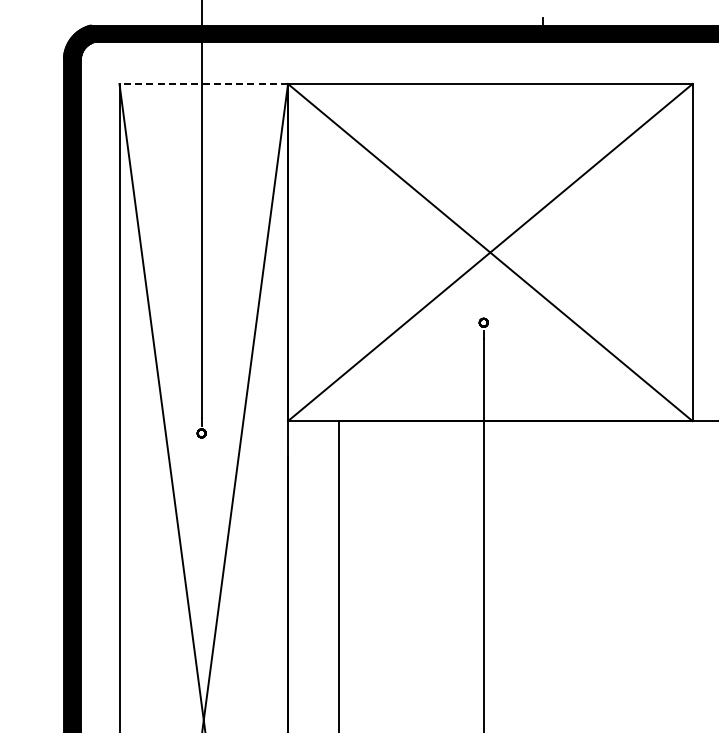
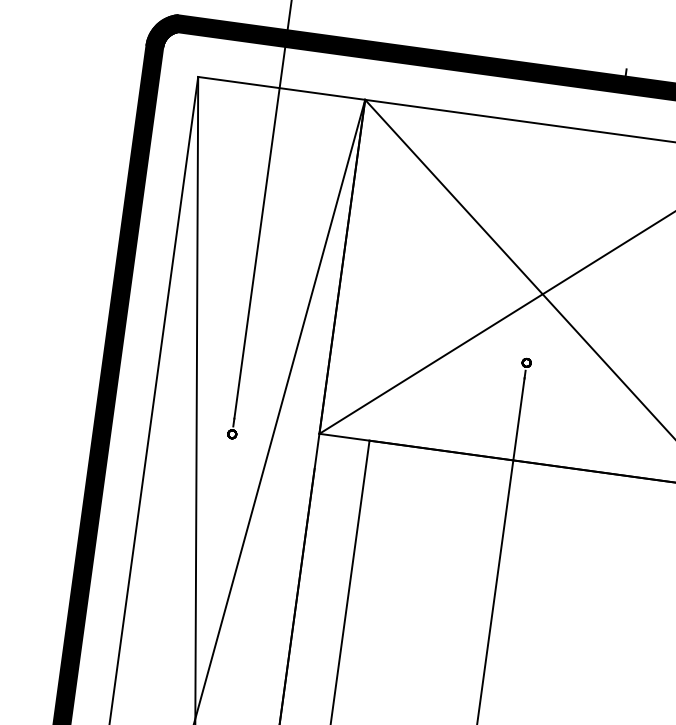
line: (203, 84) -> (281, 88), dashed -> solid

